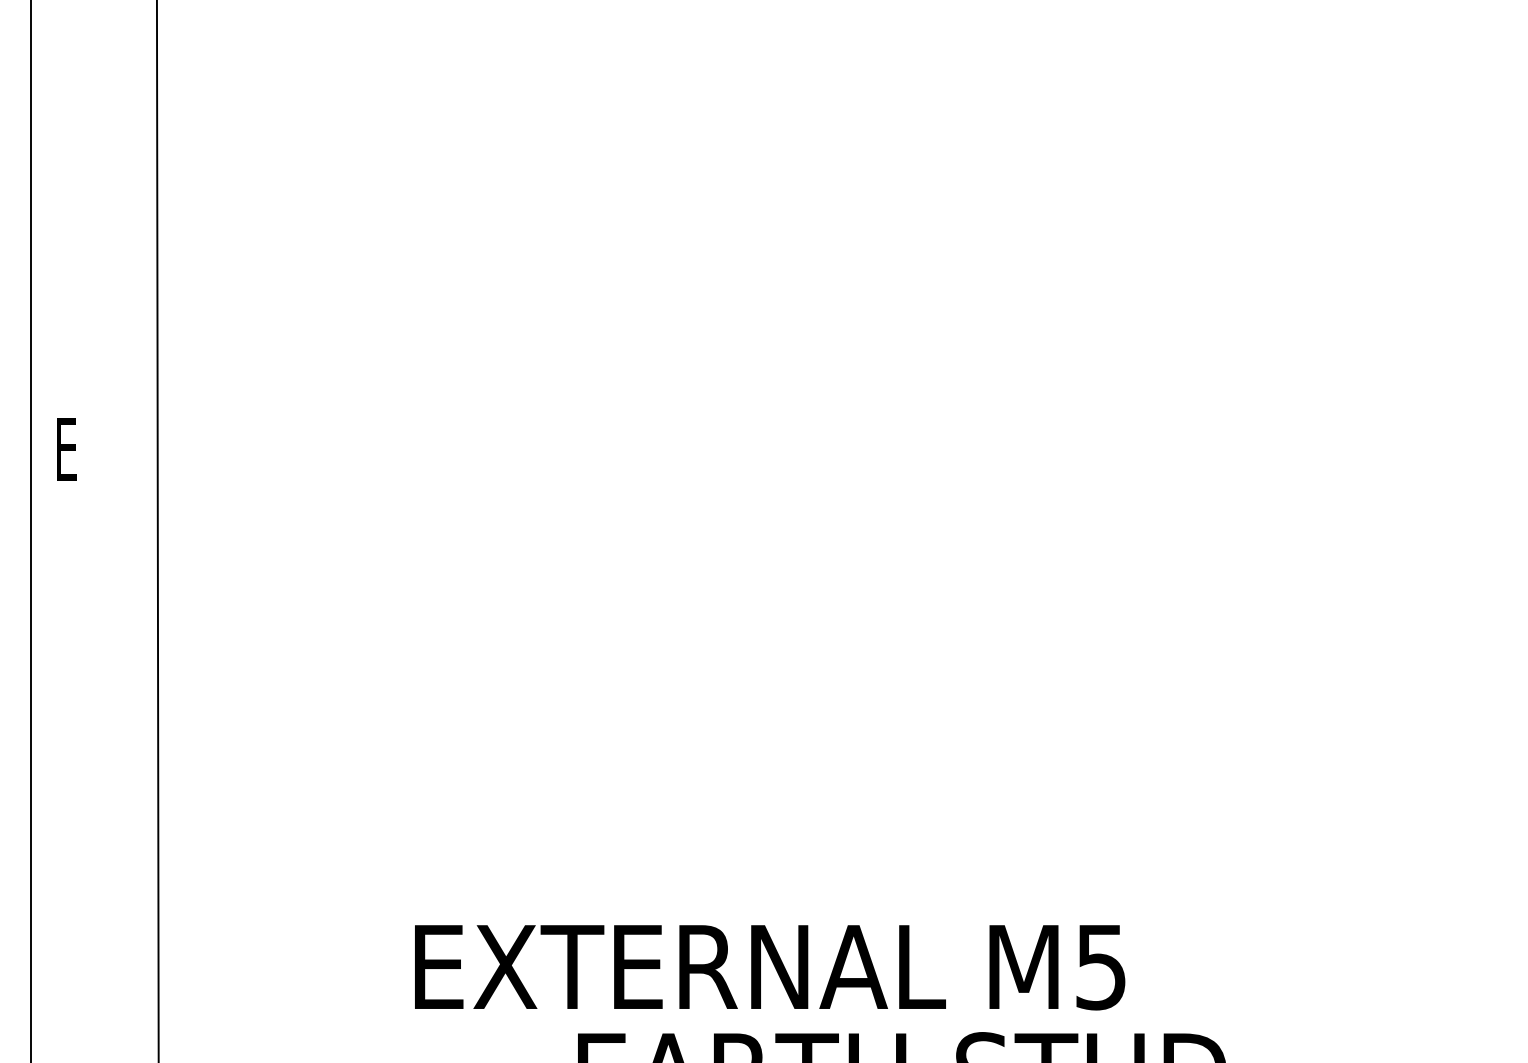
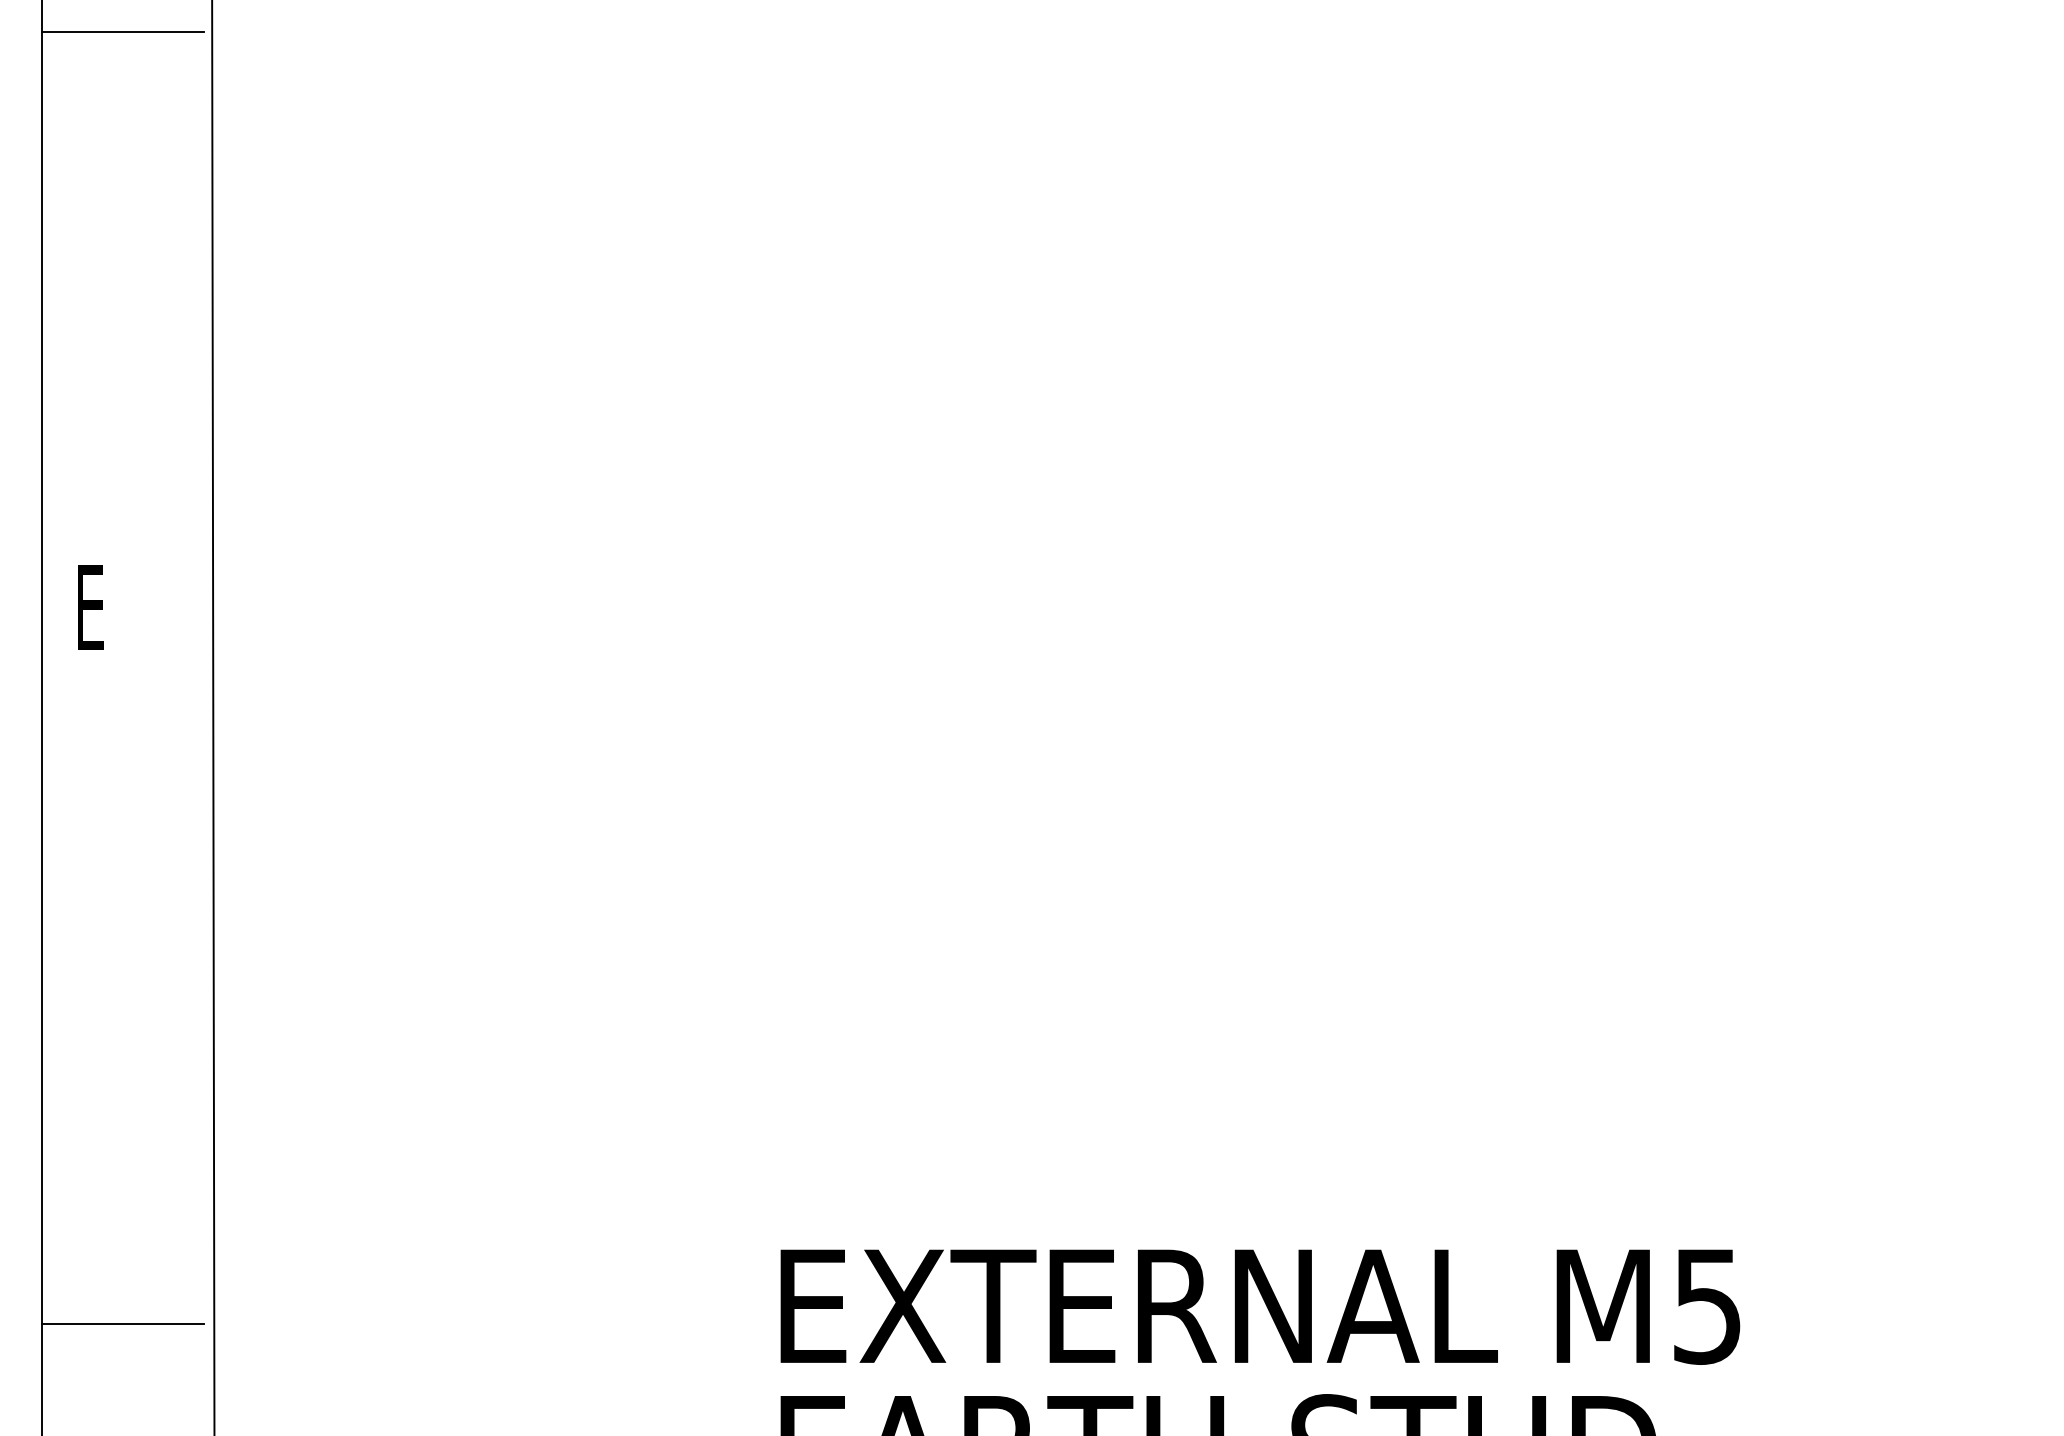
line: (90, 23) -> (122, 31), added
text: (770, 967) -> (1260, 1306), moved
line: (90, 980) -> (122, 1324), added

